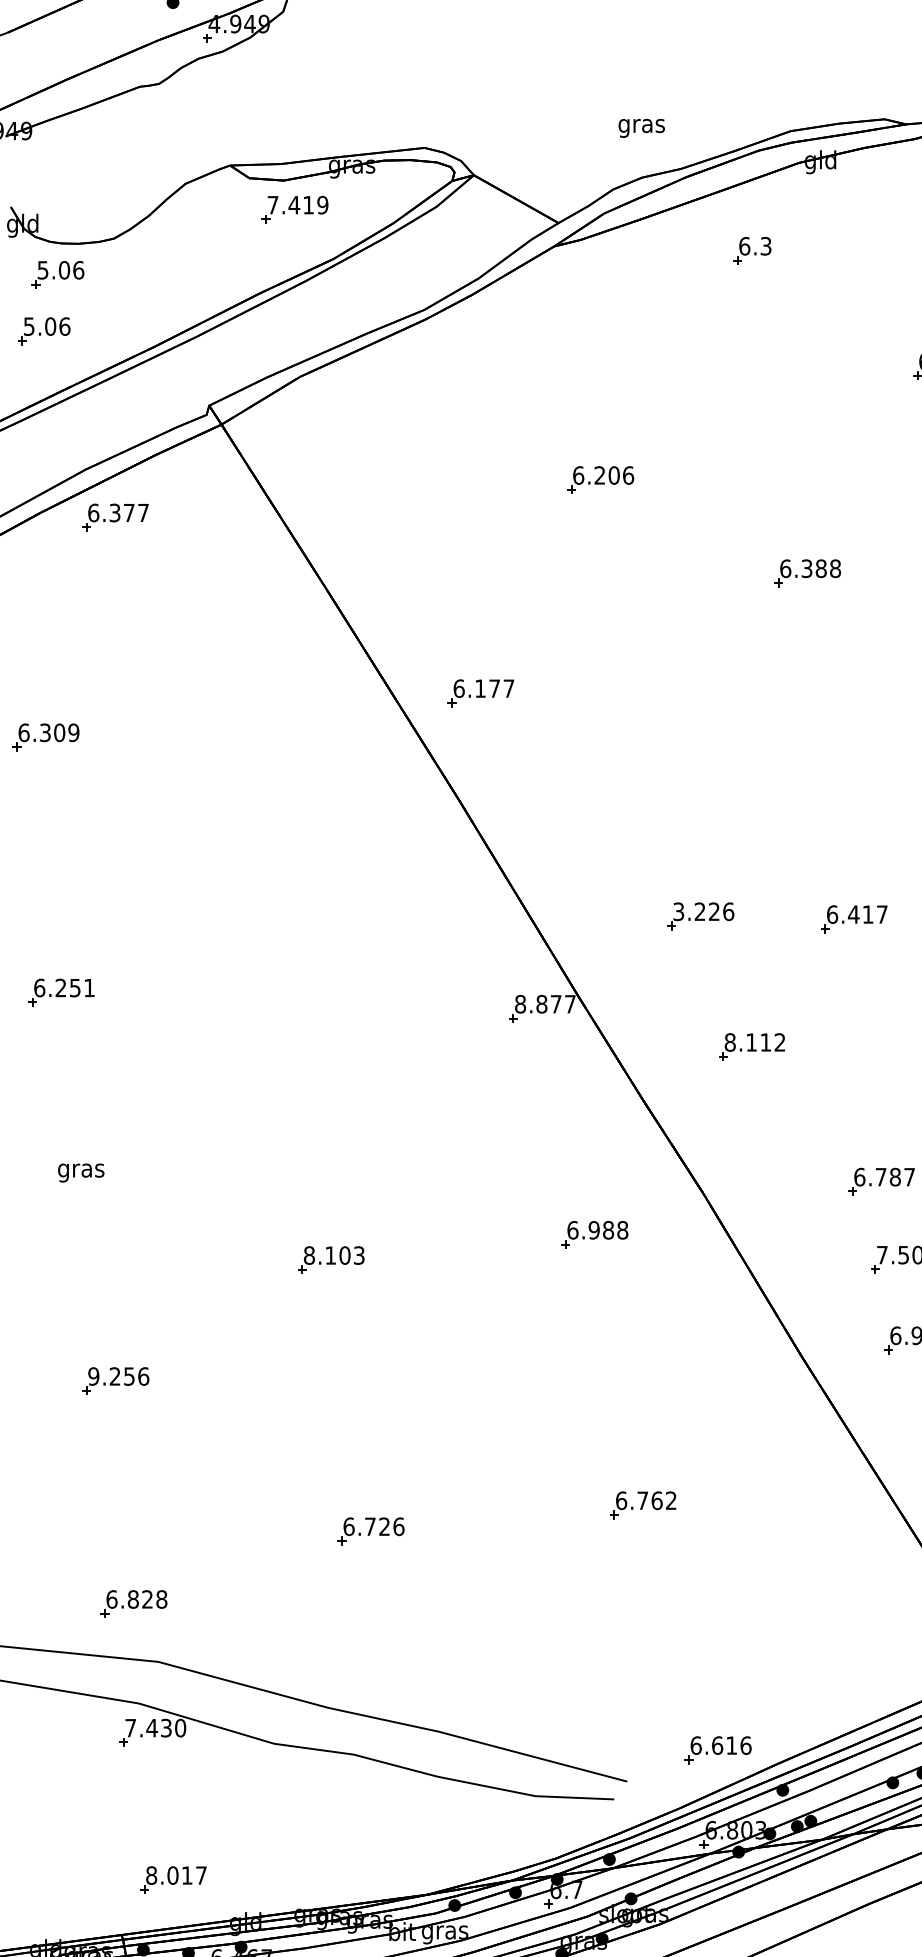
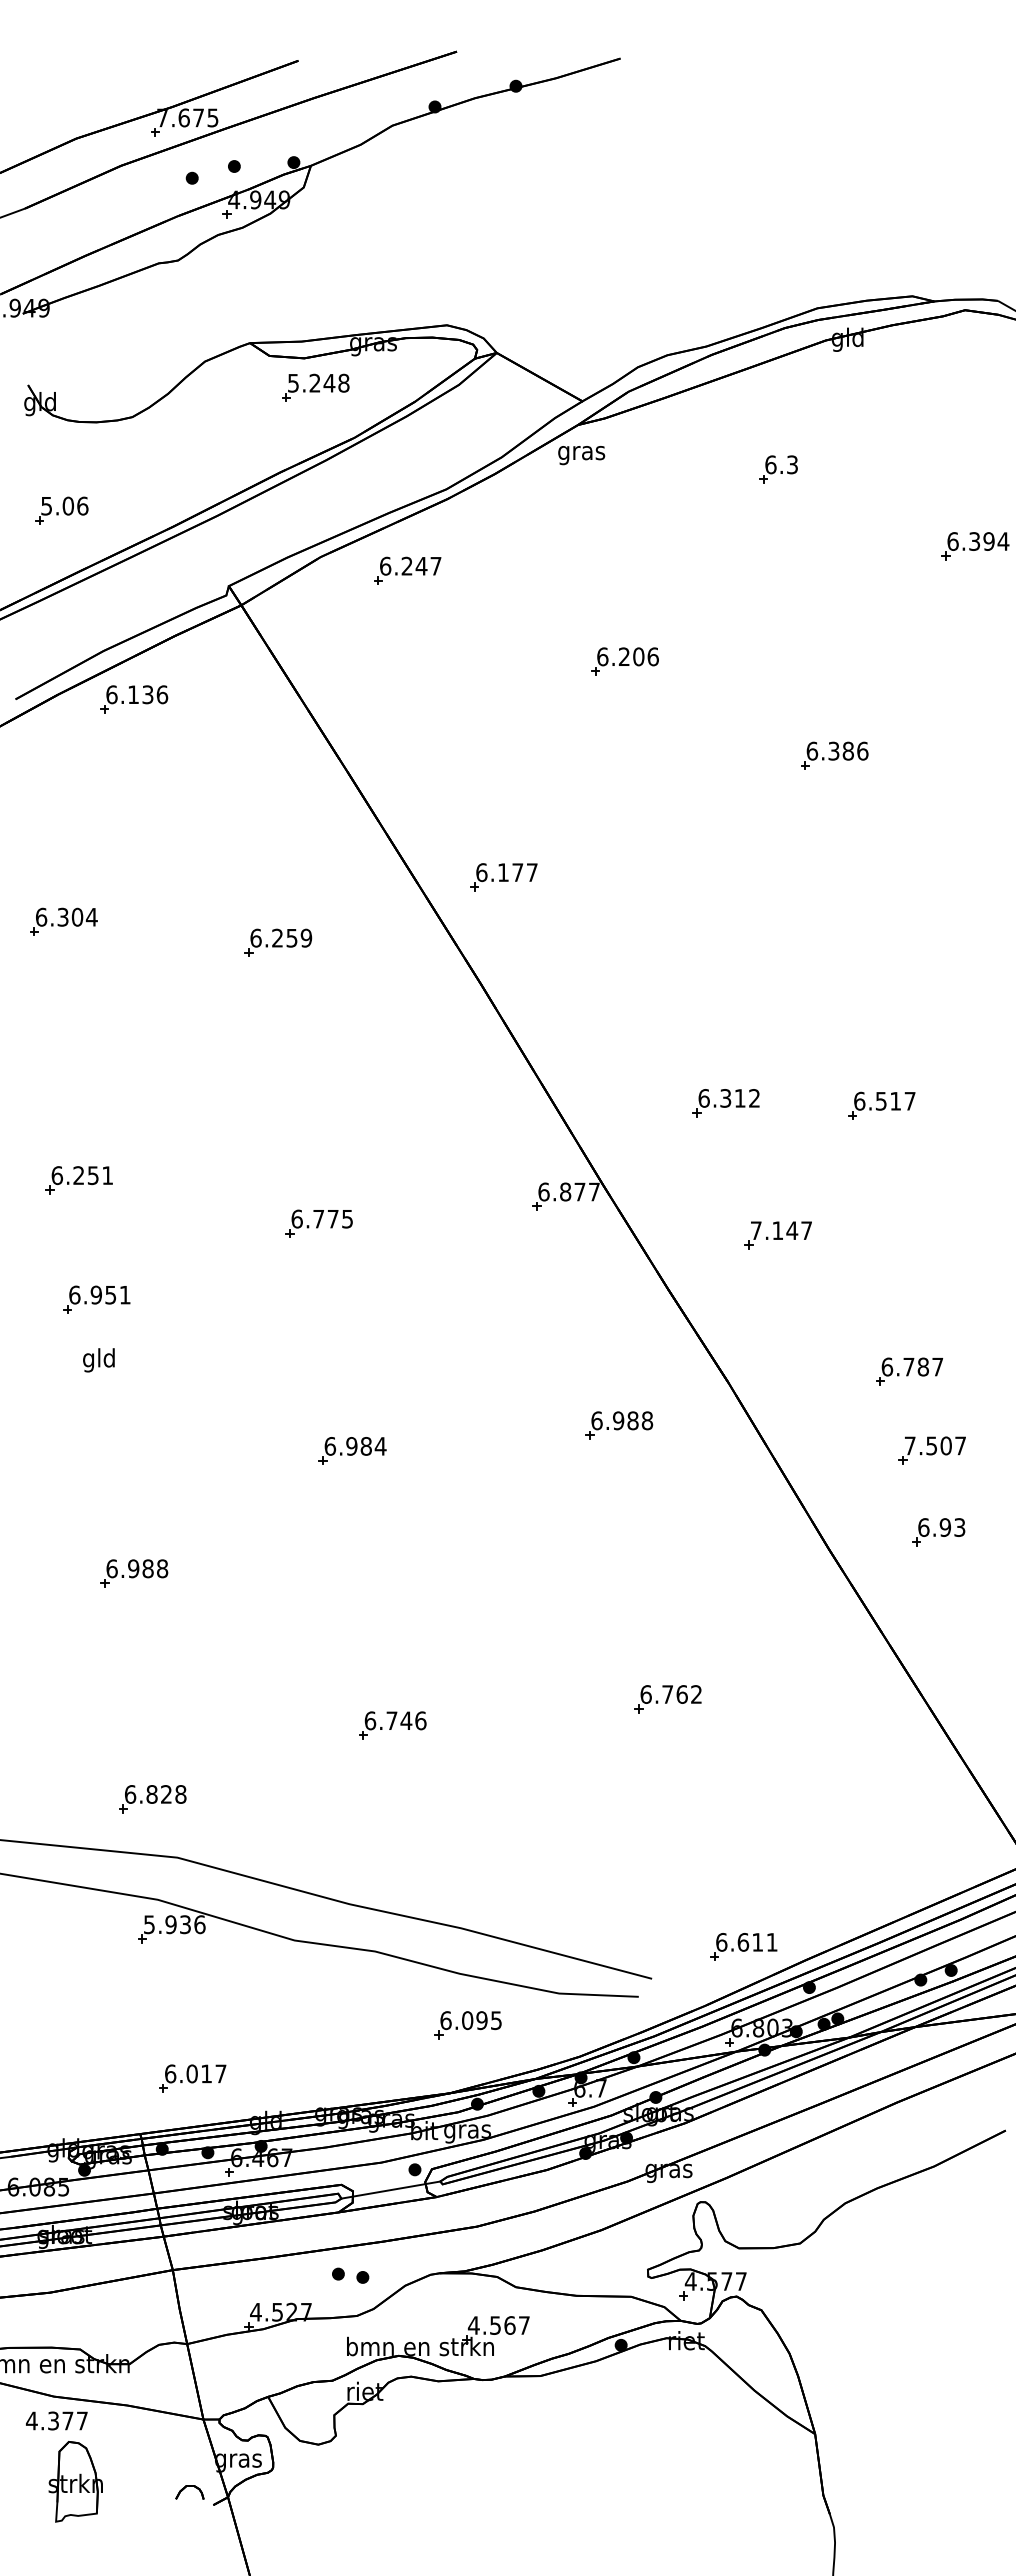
text: (641, 128) -> (581, 455), moved
text: (297, 204) -> (318, 382), 7.419 -> 5.248
part: (752, 250) -> (778, 469), moved
part: (57, 274) -> (75, 453), removed
part: (385, 390) -> (407, 570), added
text: (129, 512) -> (148, 694), 6.377 -> 6.136
text: (835, 568) -> (862, 750), 6.388 -> 6.386
text: (73, 732) -> (91, 916), 6.309 -> 6.304
part: (258, 757) -> (278, 942), added
text: (703, 911) -> (729, 1098), 3.226 -> 6.312
text: (854, 914) -> (881, 1101), 6.417 -> 6.517
text: (520, 1003) -> (543, 1191), 8.877 -> 6.877
part: (297, 1035) -> (318, 1223), added
text: (754, 1042) -> (780, 1230), 8.112 -> 7.147
part: (78, 1110) -> (96, 1299), added
text: (80, 1170) -> (98, 1360), gras -> gld
text: (334, 1255) -> (355, 1446), 8.103 -> 6.984
text: (118, 1376) -> (137, 1568), 9.256 -> 6.988
text: (384, 1526) -> (406, 1720), 6.726 -> 6.746
text: (155, 1727) -> (174, 1924), 7.430 -> 5.936
text: (745, 1744) -> (771, 1941), 6.616 -> 6.611
part: (444, 1827) -> (467, 2025), added
text: (151, 1875) -> (170, 2073), 8.017 -> 6.017

